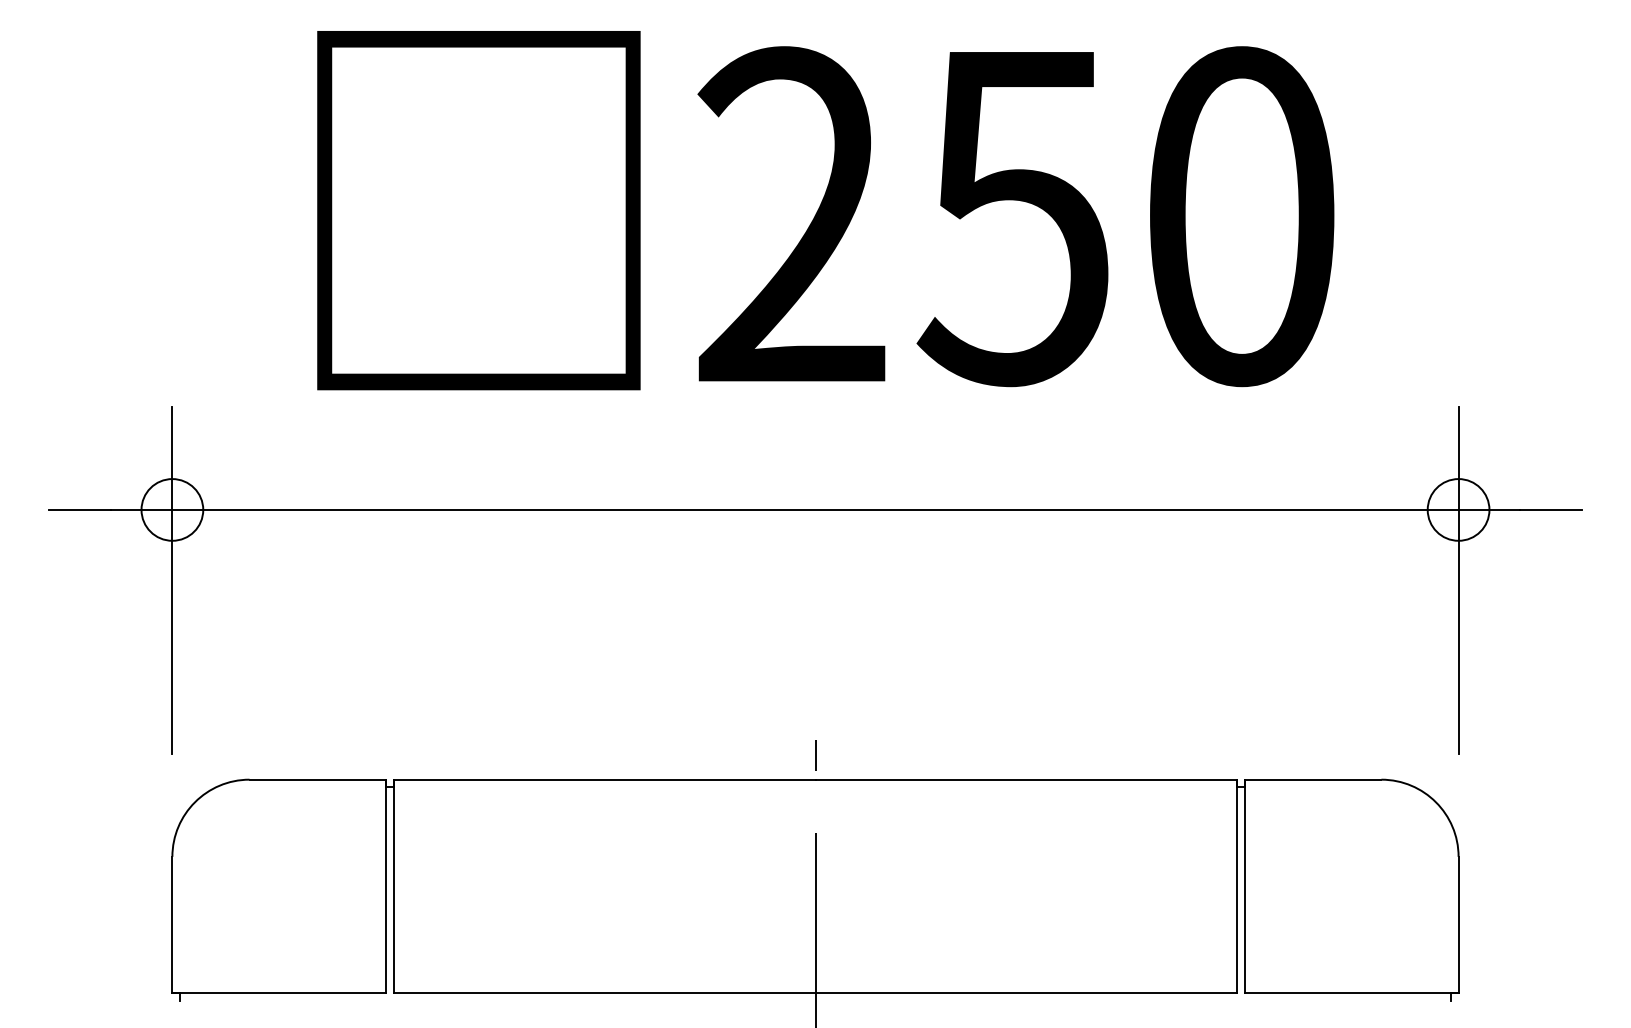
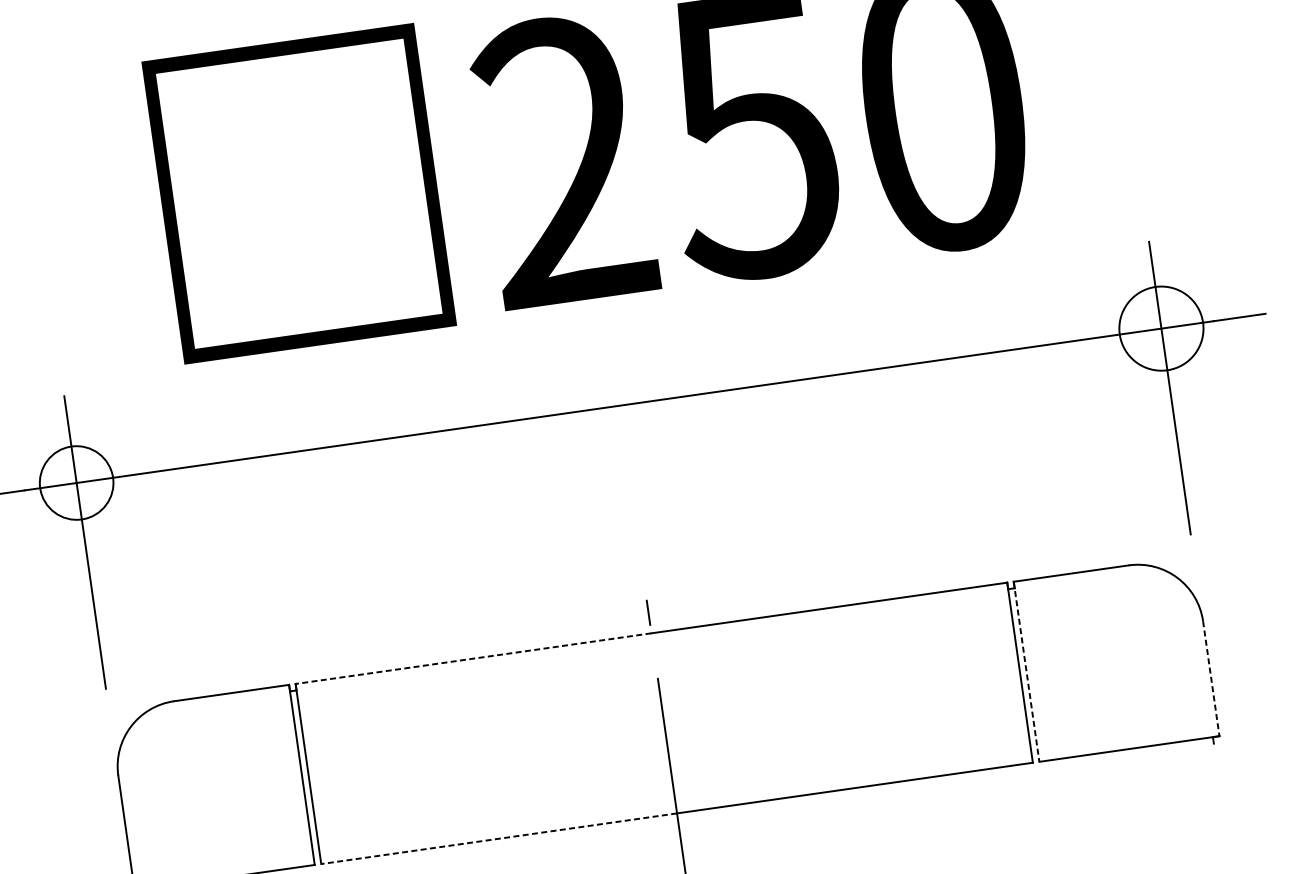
circle: (172, 509) -> (76, 482), size x1.4
circle: (1458, 509) -> (1161, 328), size x1.6
line: (604, 779) -> (473, 658), solid -> dashed
line: (1245, 886) -> (1026, 671), solid -> dashed
line: (1458, 925) -> (1211, 679), solid -> dashed
line: (604, 993) -> (499, 838), solid -> dashed

